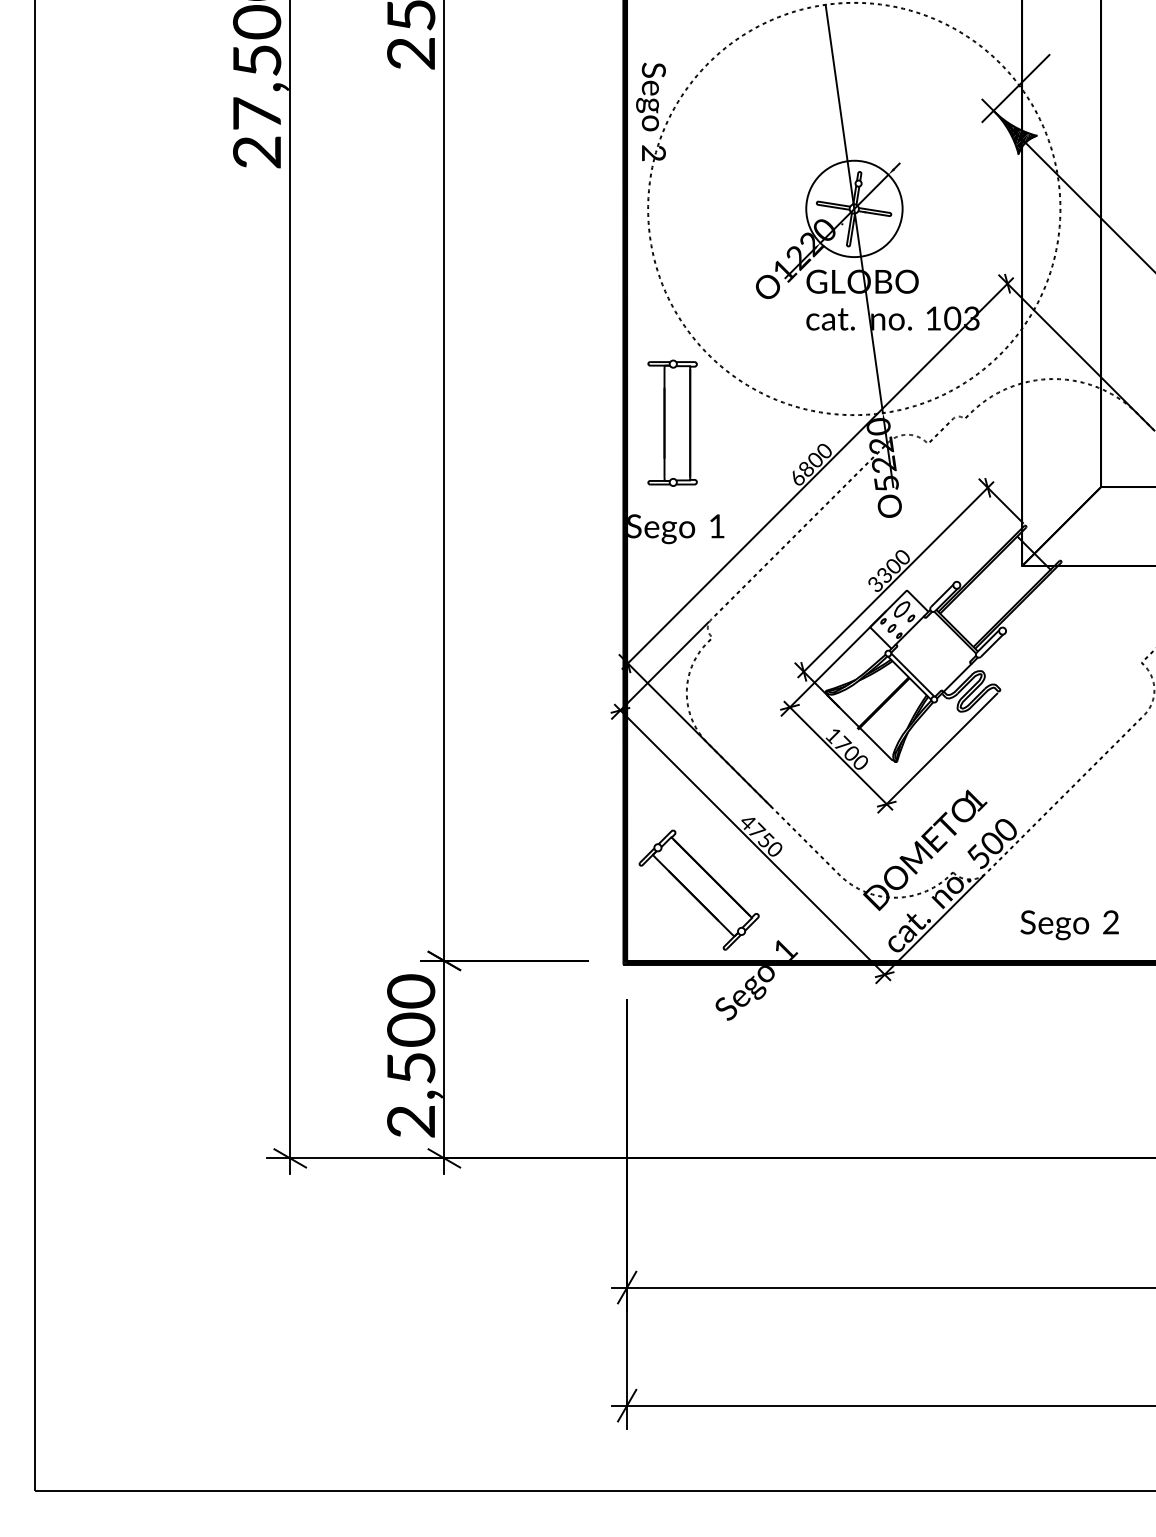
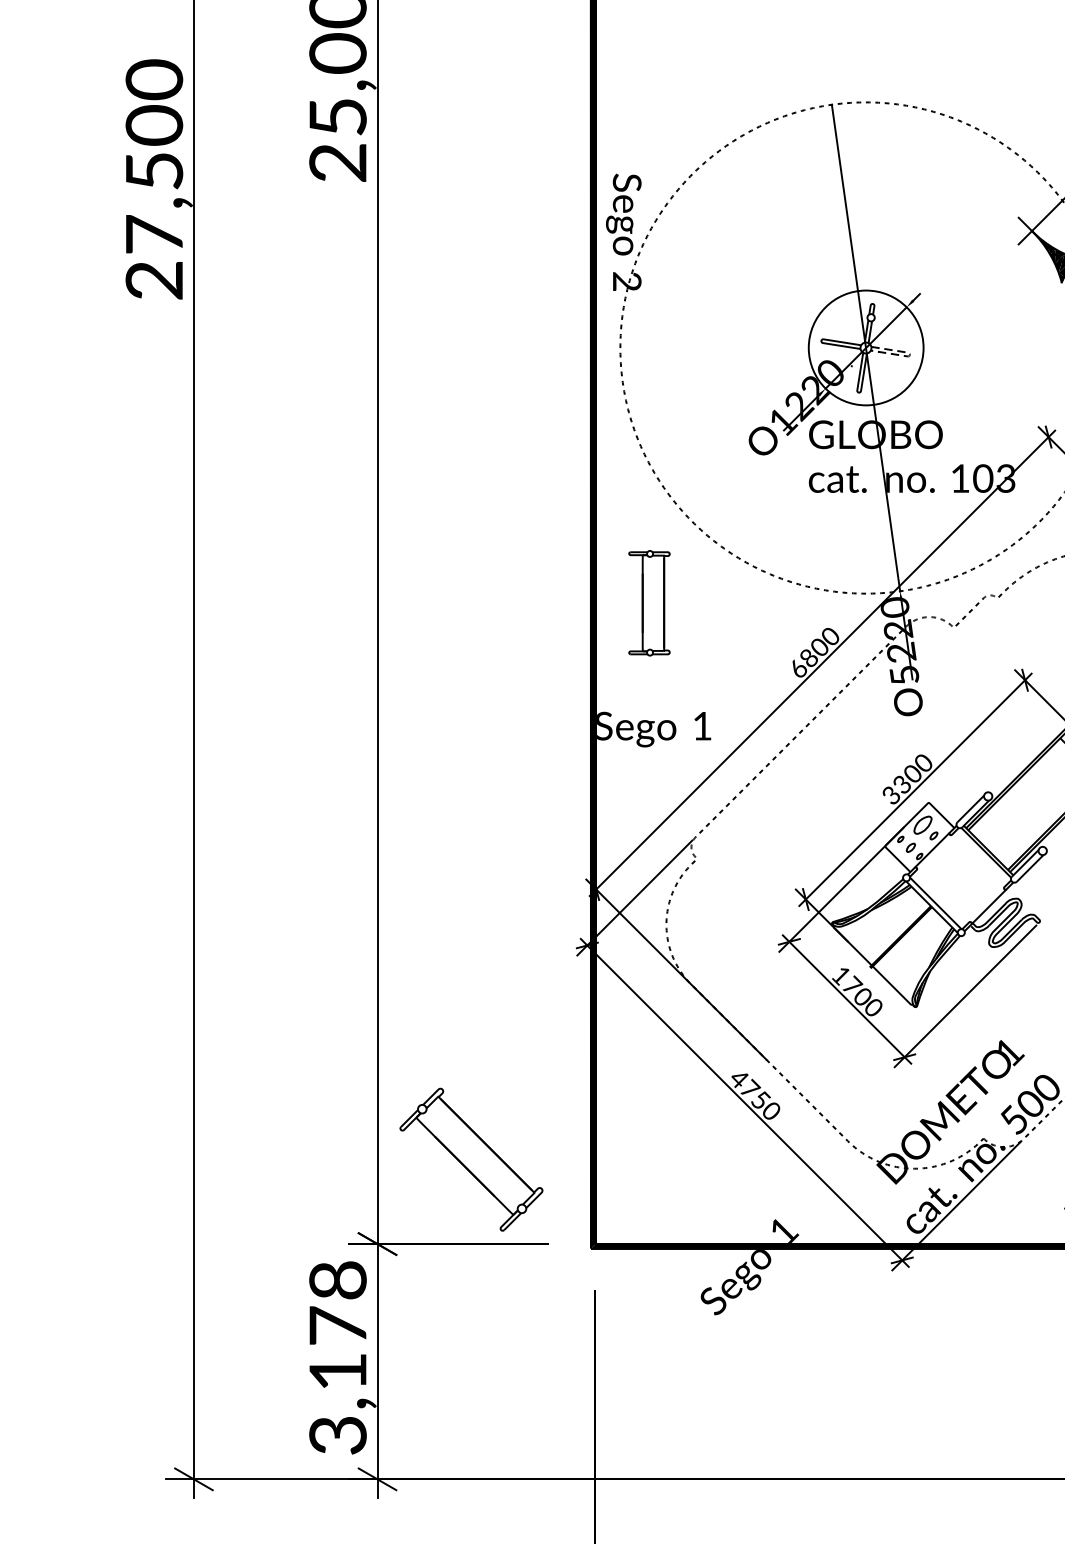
line: (891, 214) -> (910, 354), solid -> dashed
part: (672, 422) -> (649, 602), size x0.7
part: (698, 889) -> (470, 1158), moved
text: (411, 1055) -> (338, 1356), 2,500 -> 3,178

